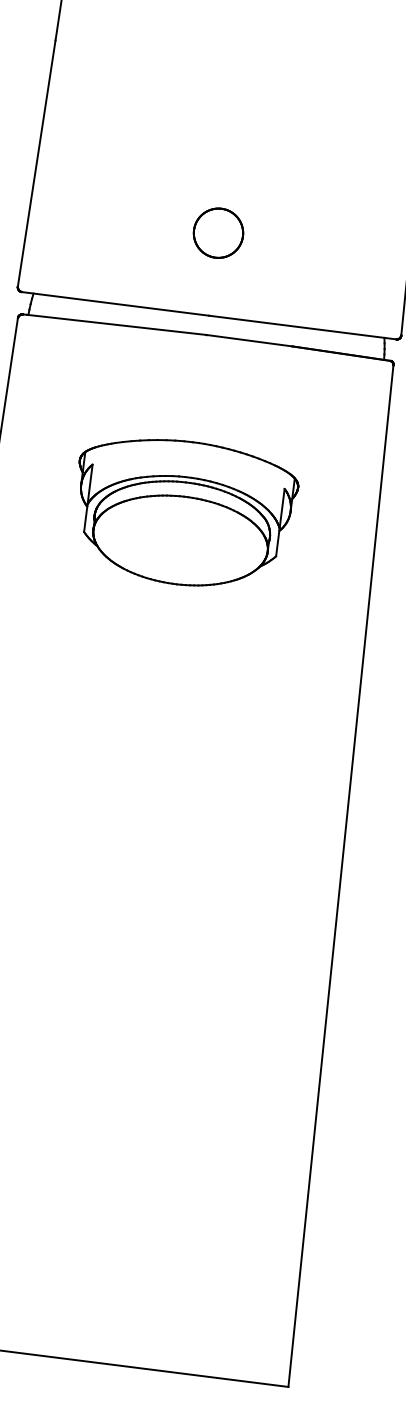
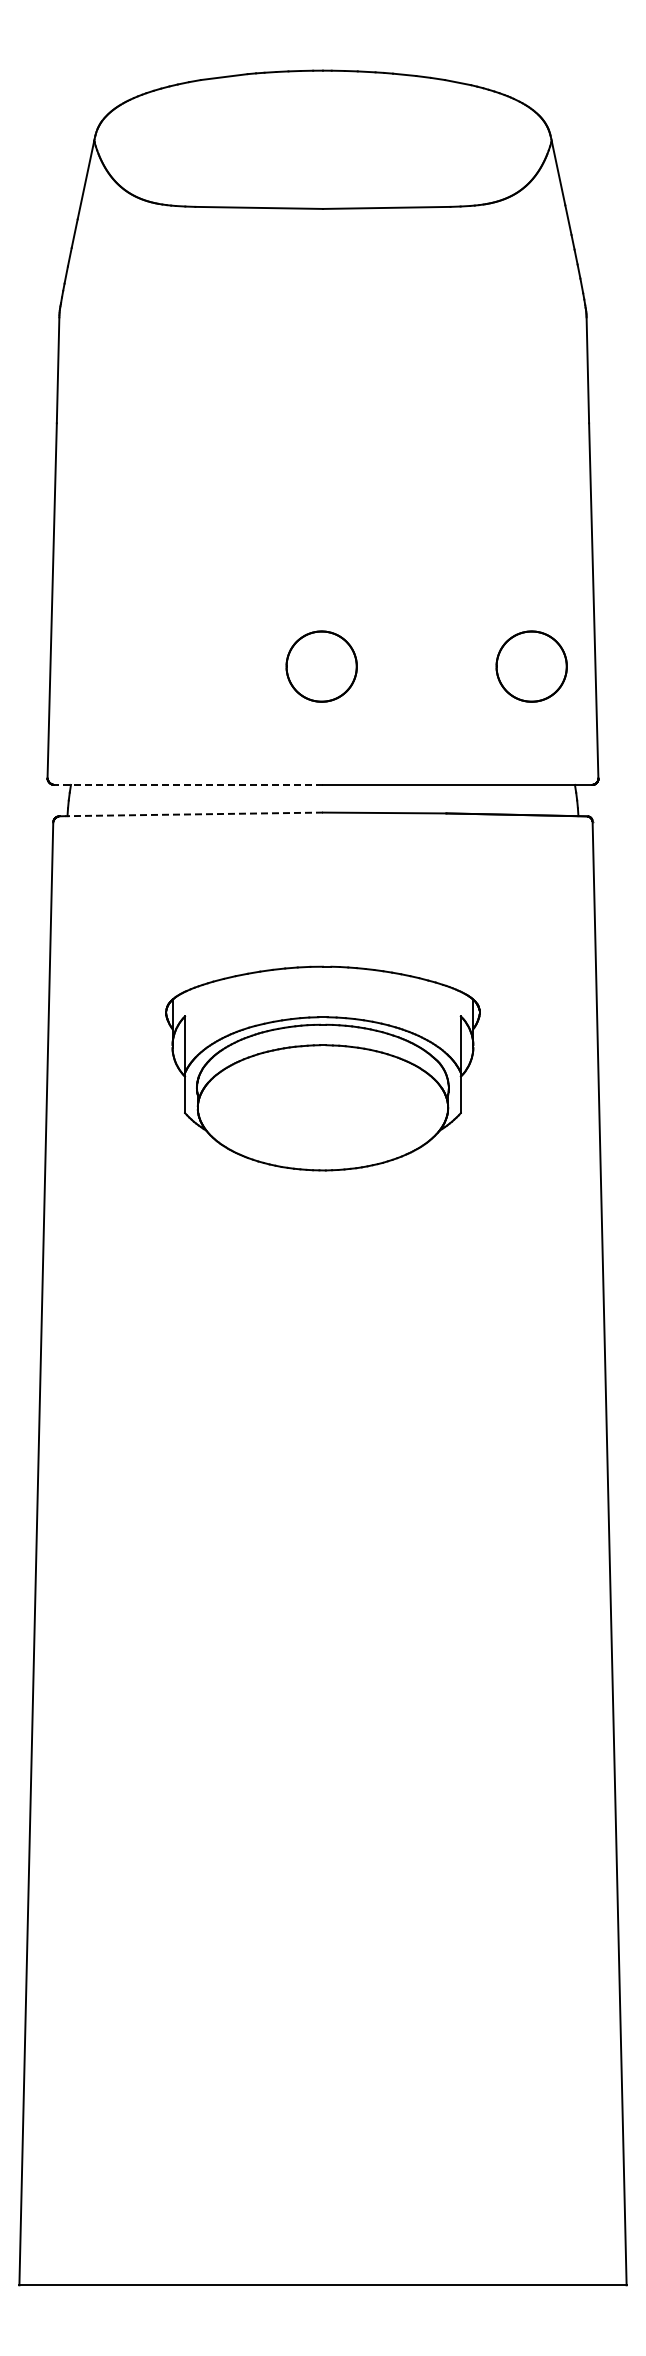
part: (364, 251) -> (531, 666), added
line: (115, 303) -> (188, 784), solid -> dashed
line: (116, 325) -> (194, 814), solid -> dashed

